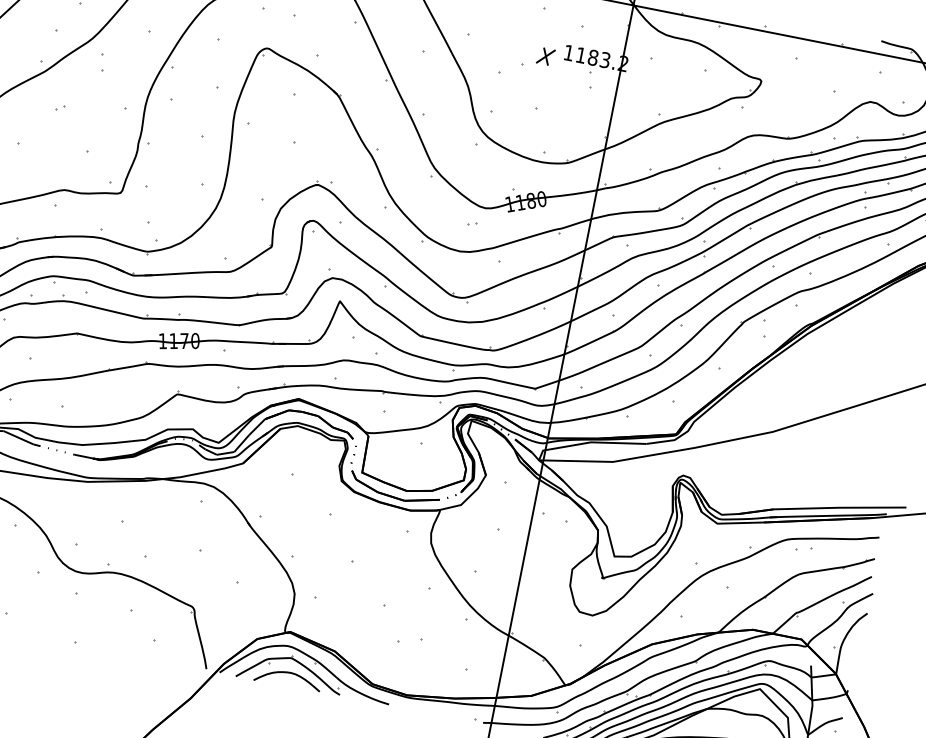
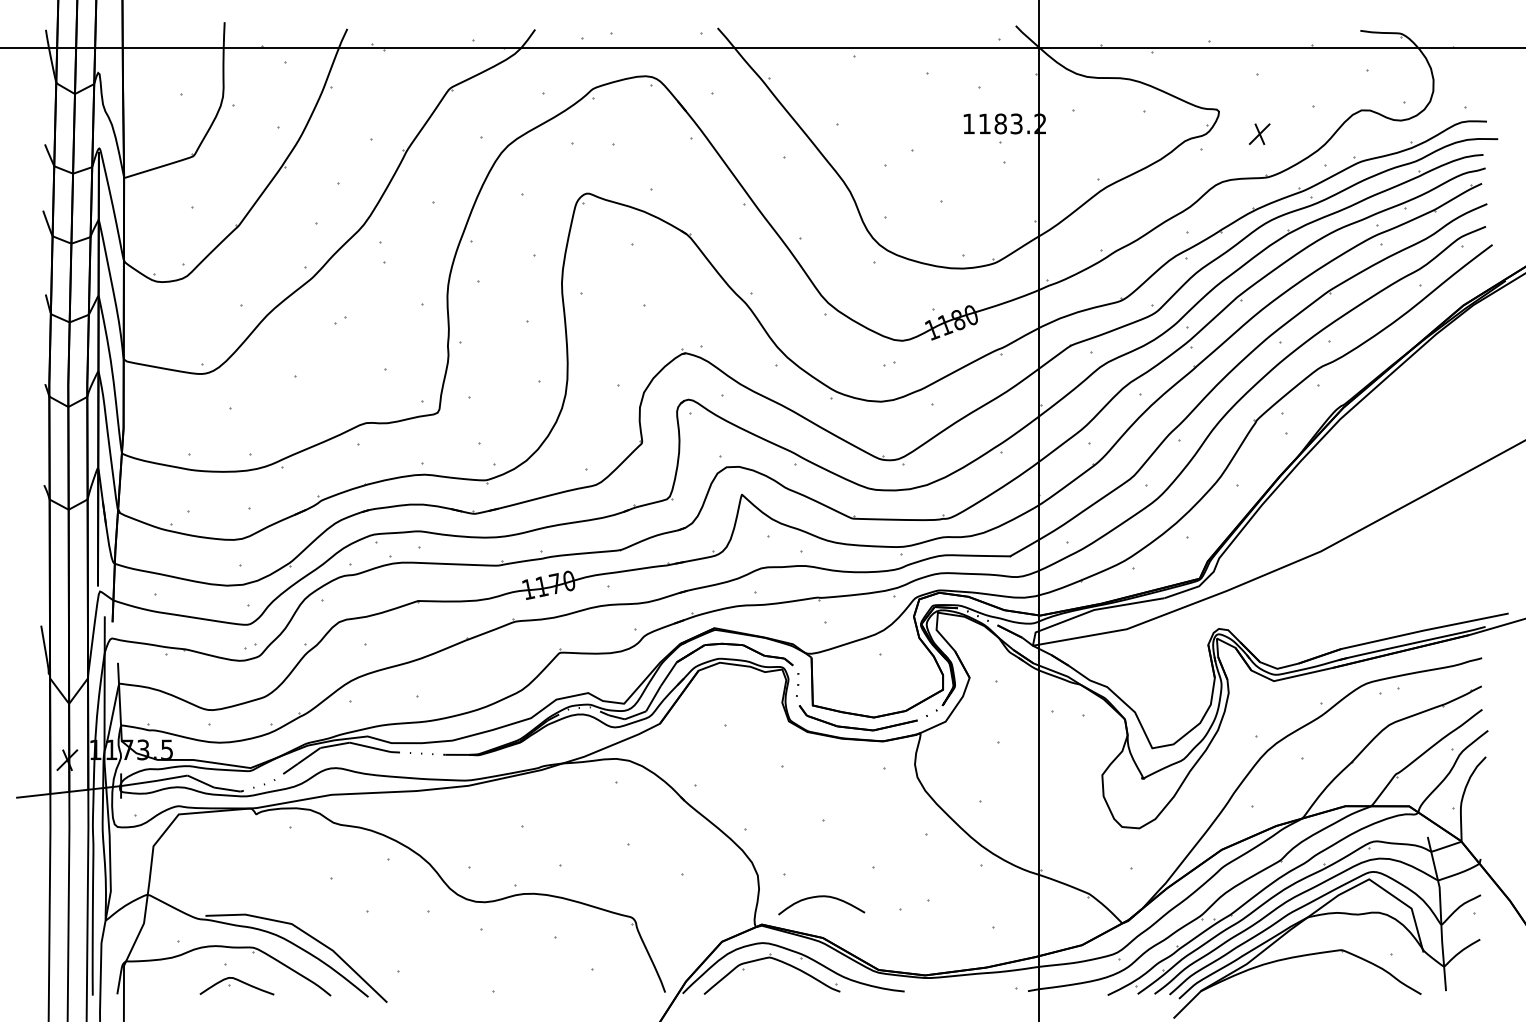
part: (545, 55) -> (1259, 133), moved
curve: (288, 673) -> (821, 897), moved

